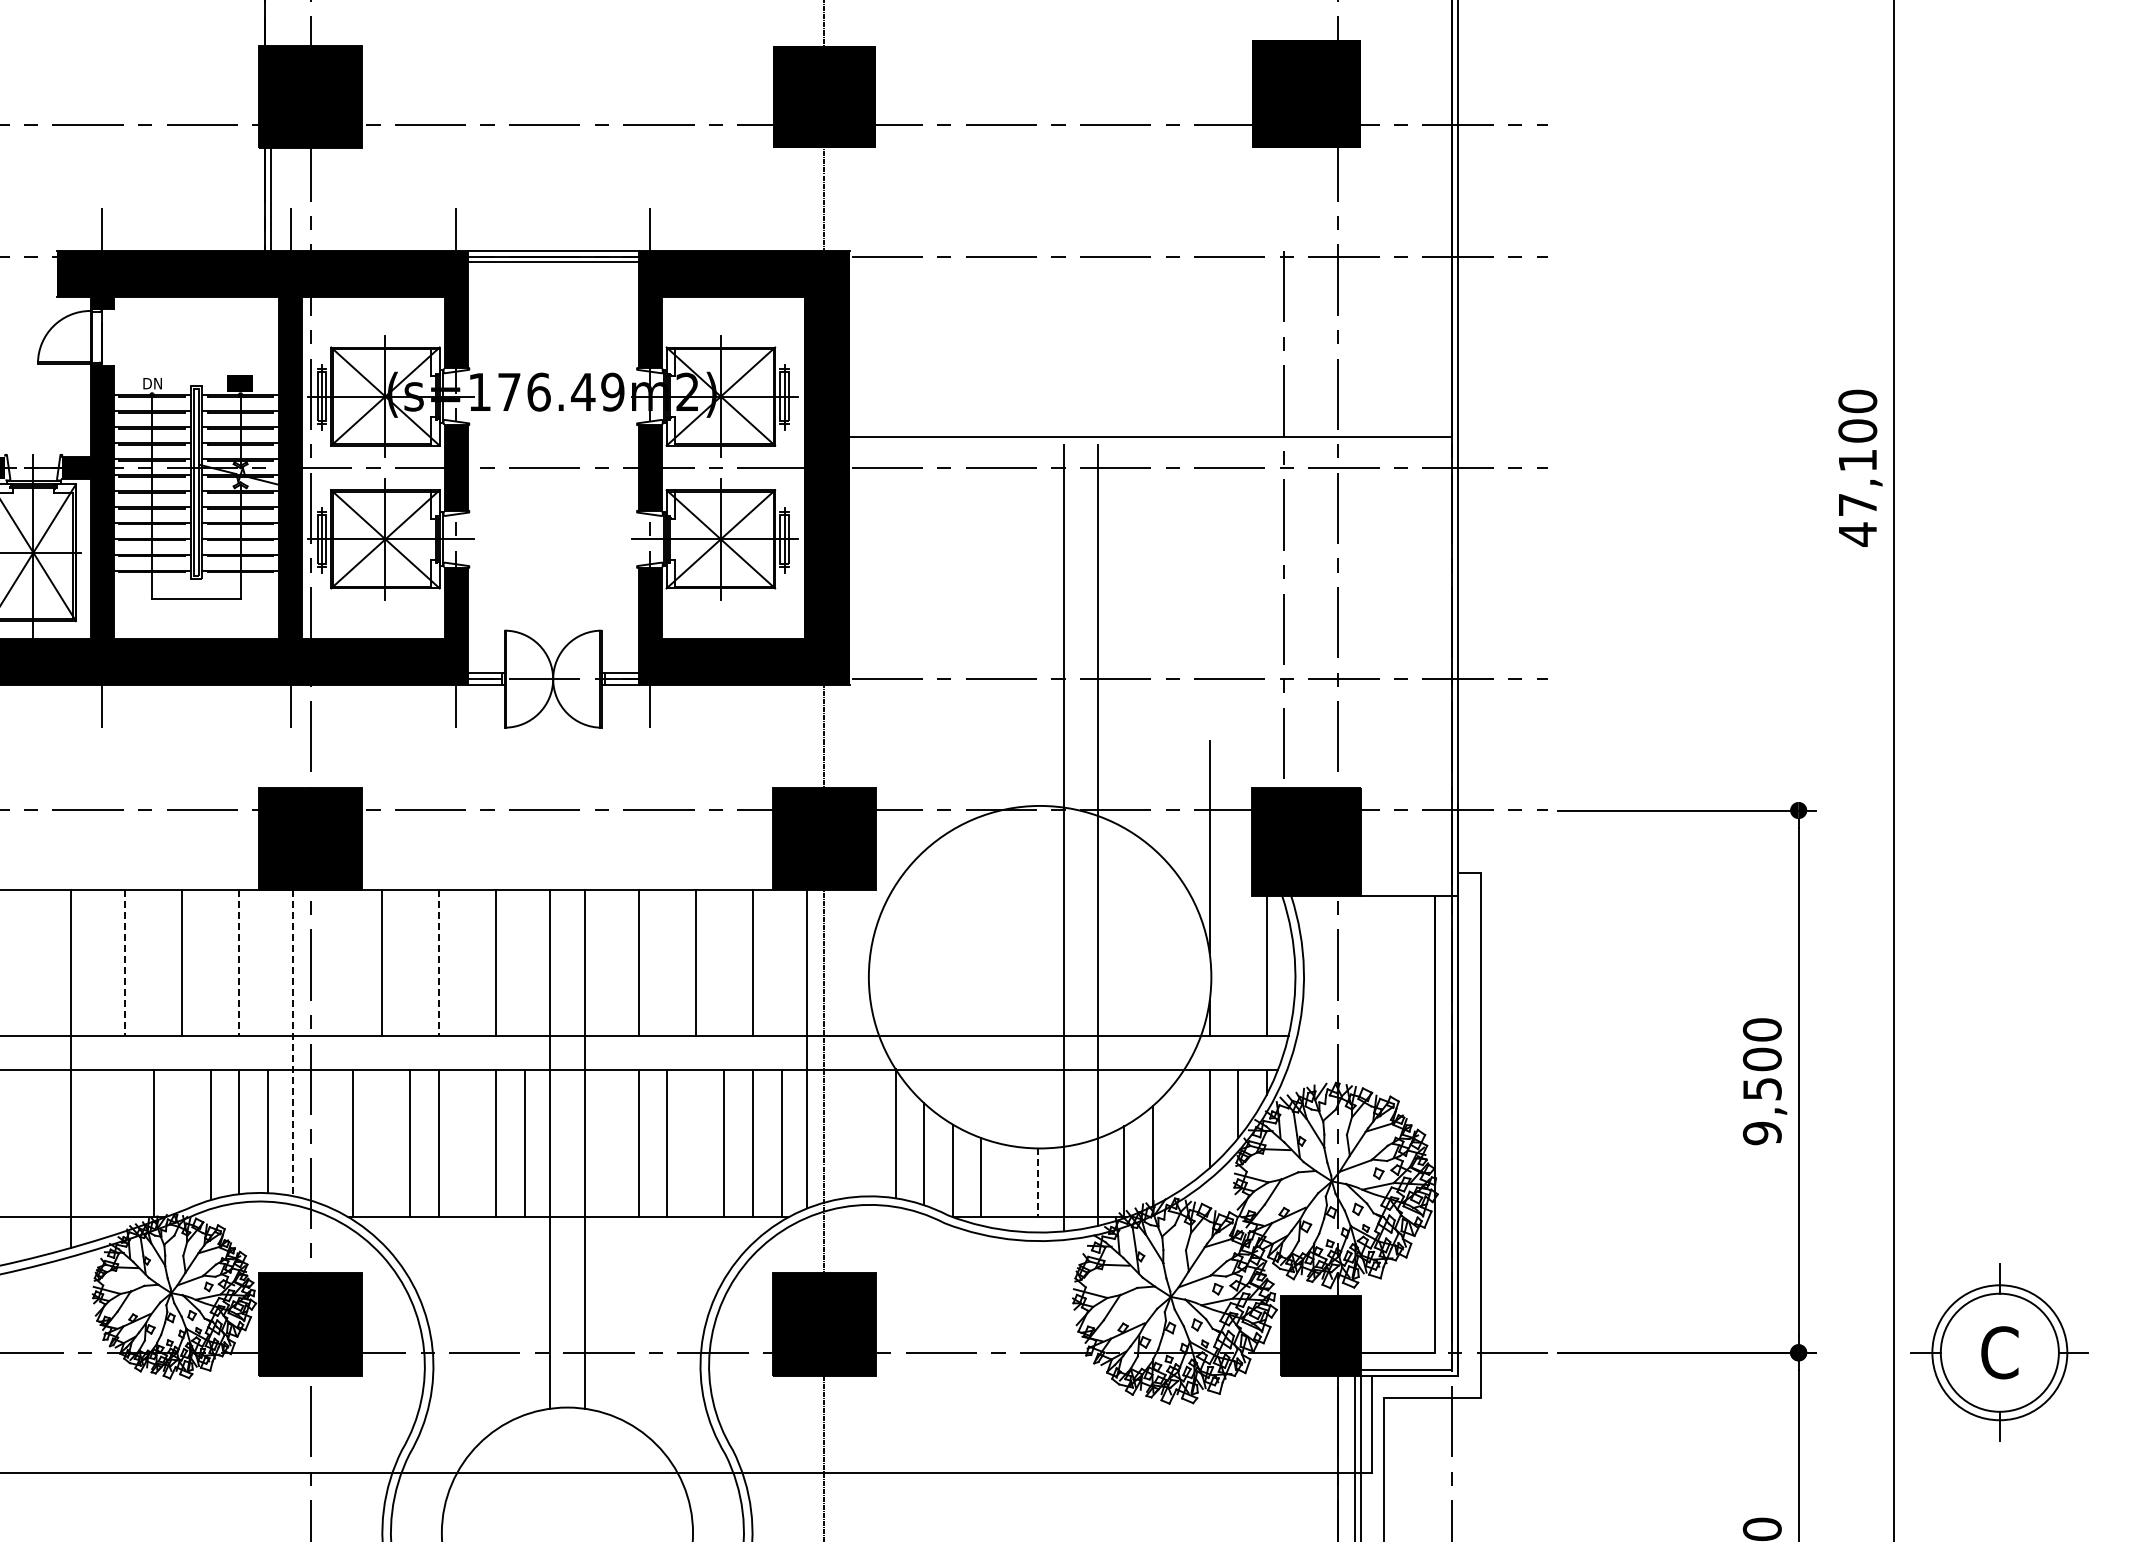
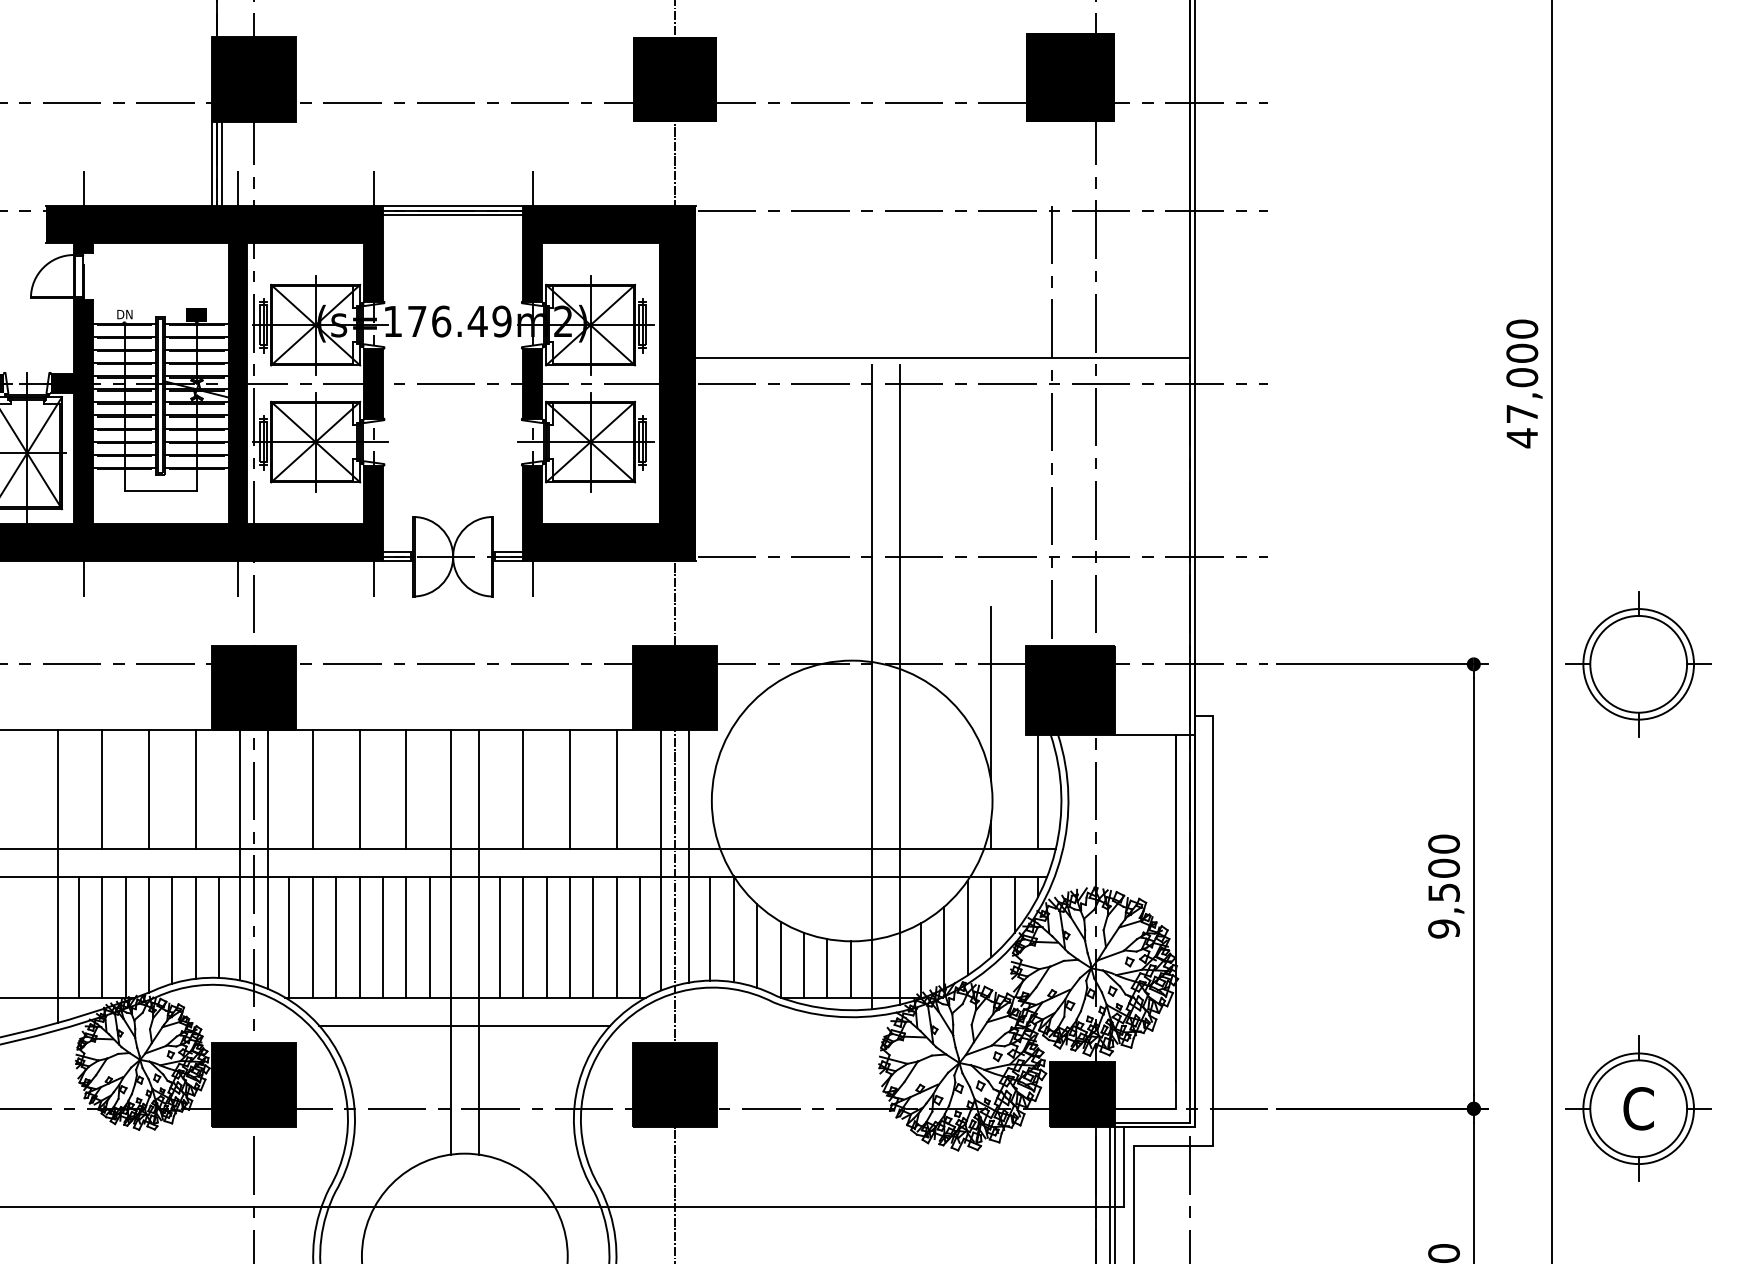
line: (259, 199) -> (212, 163), added
text: (1857, 460) -> (1522, 377), 47,100 -> 47,000
part: (1999, 810) -> (1638, 664), added
line: (125, 963) -> (102, 789), dashed -> solid
line: (239, 963) -> (196, 789), dashed -> solid
line: (439, 963) -> (359, 789), dashed -> solid
line: (293, 1043) -> (240, 855), dashed -> solid
line: (841, 1044) -> (689, 856), added
line: (327, 1048) -> (268, 859), added
line: (1181, 1132) -> (968, 928), added
line: (867, 1133) -> (710, 929), added
line: (182, 1140) -> (149, 934), added
line: (96, 1143) -> (78, 937), added
line: (125, 1143) -> (102, 937), added
line: (381, 1143) -> (312, 937), added
line: (467, 1143) -> (382, 937), added
line: (610, 1143) -> (500, 937), added
line: (695, 1143) -> (569, 937), added
line: (1009, 1181) -> (827, 968), added
line: (1038, 1183) -> (850, 970), dashed -> solid
line: (566, 1251) -> (464, 1025), added

